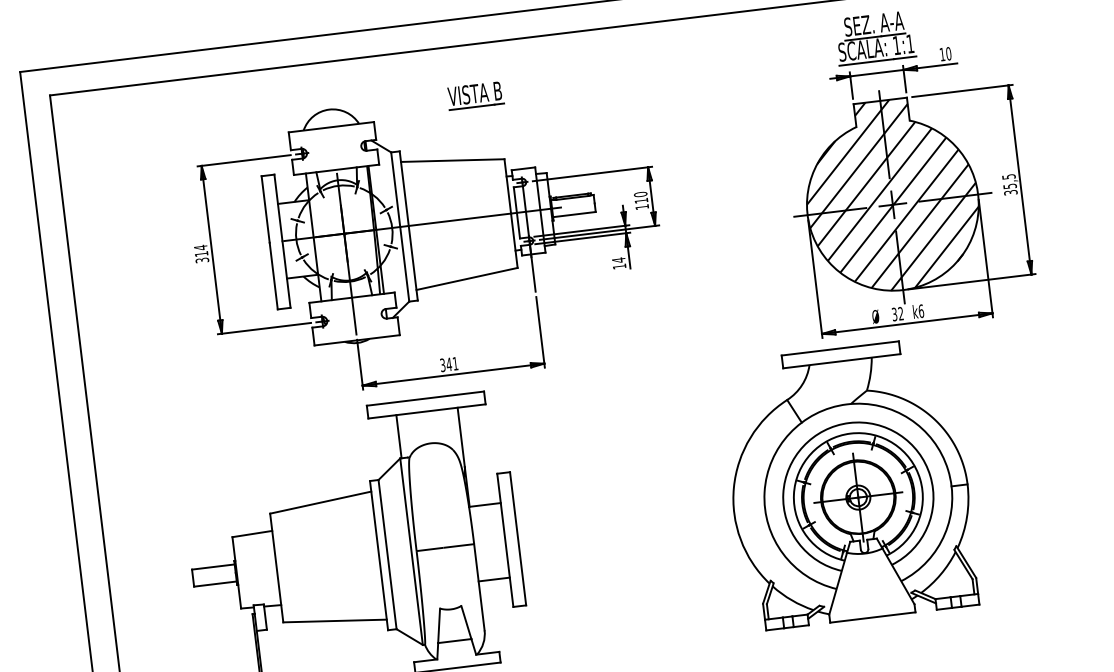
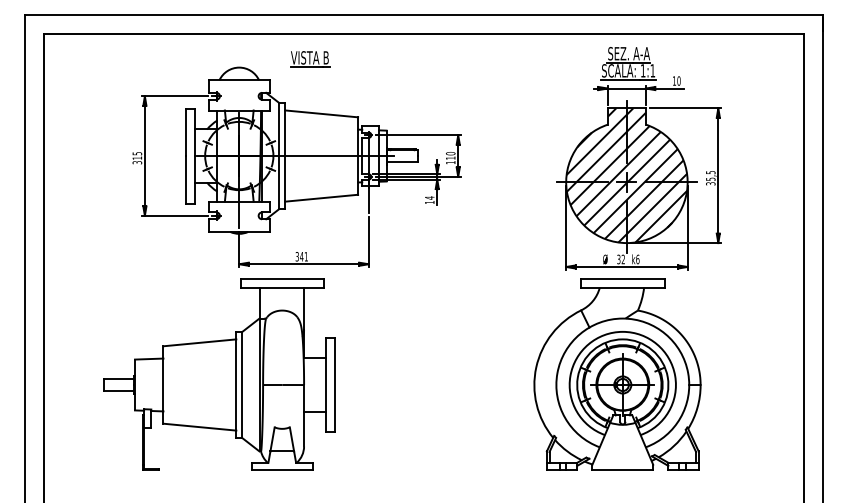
part: (476, 95) -> (310, 59), moved
text: (200, 247) -> (137, 153), 314 -> 315
part: (849, 483) -> (617, 374), moved

